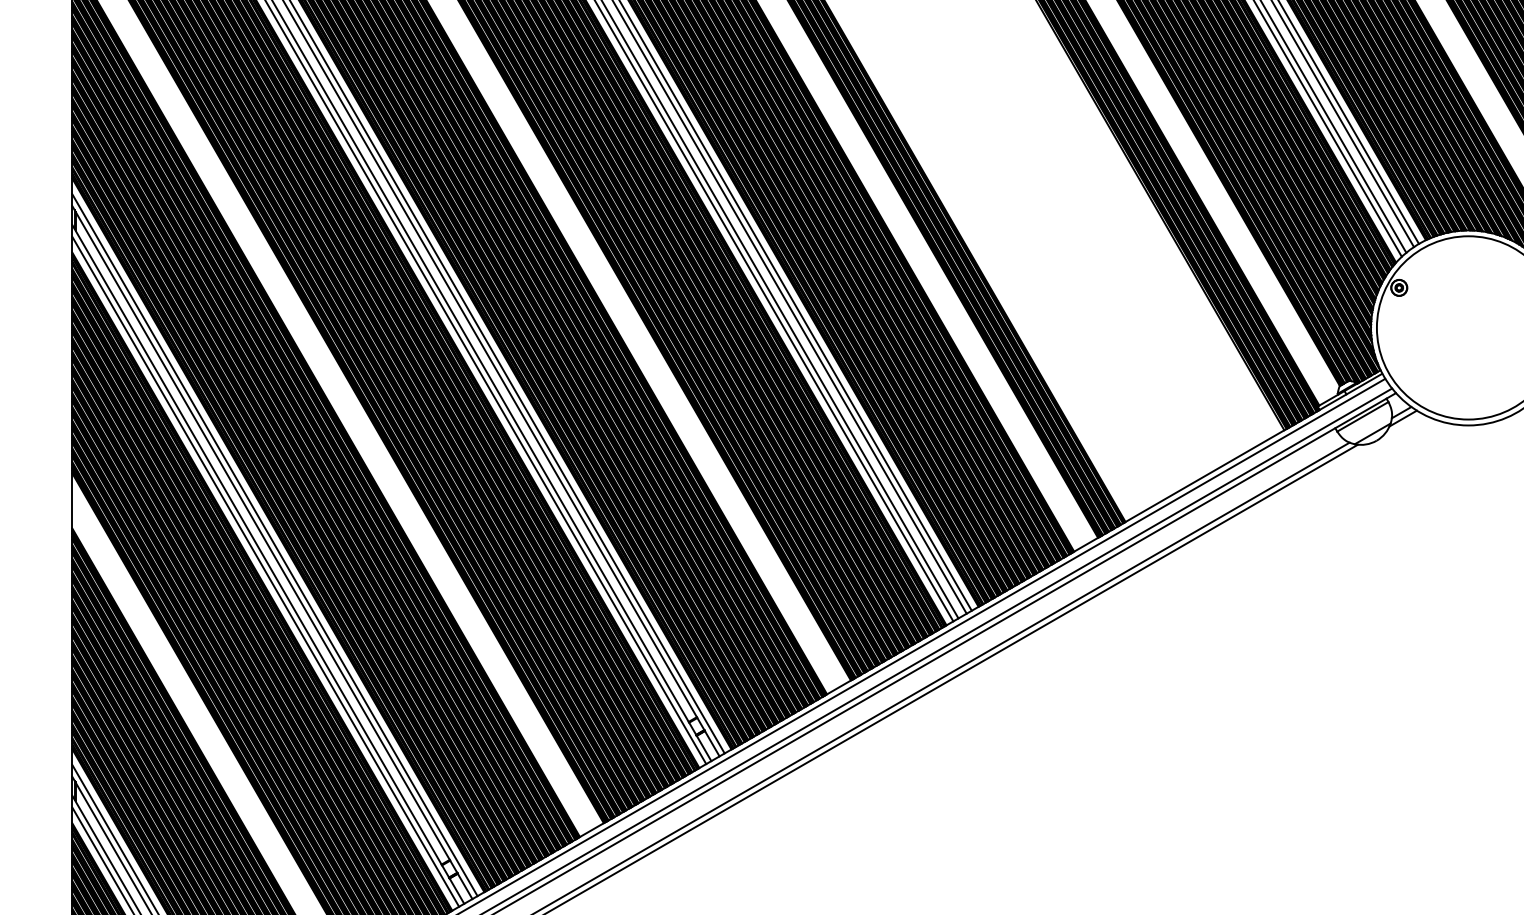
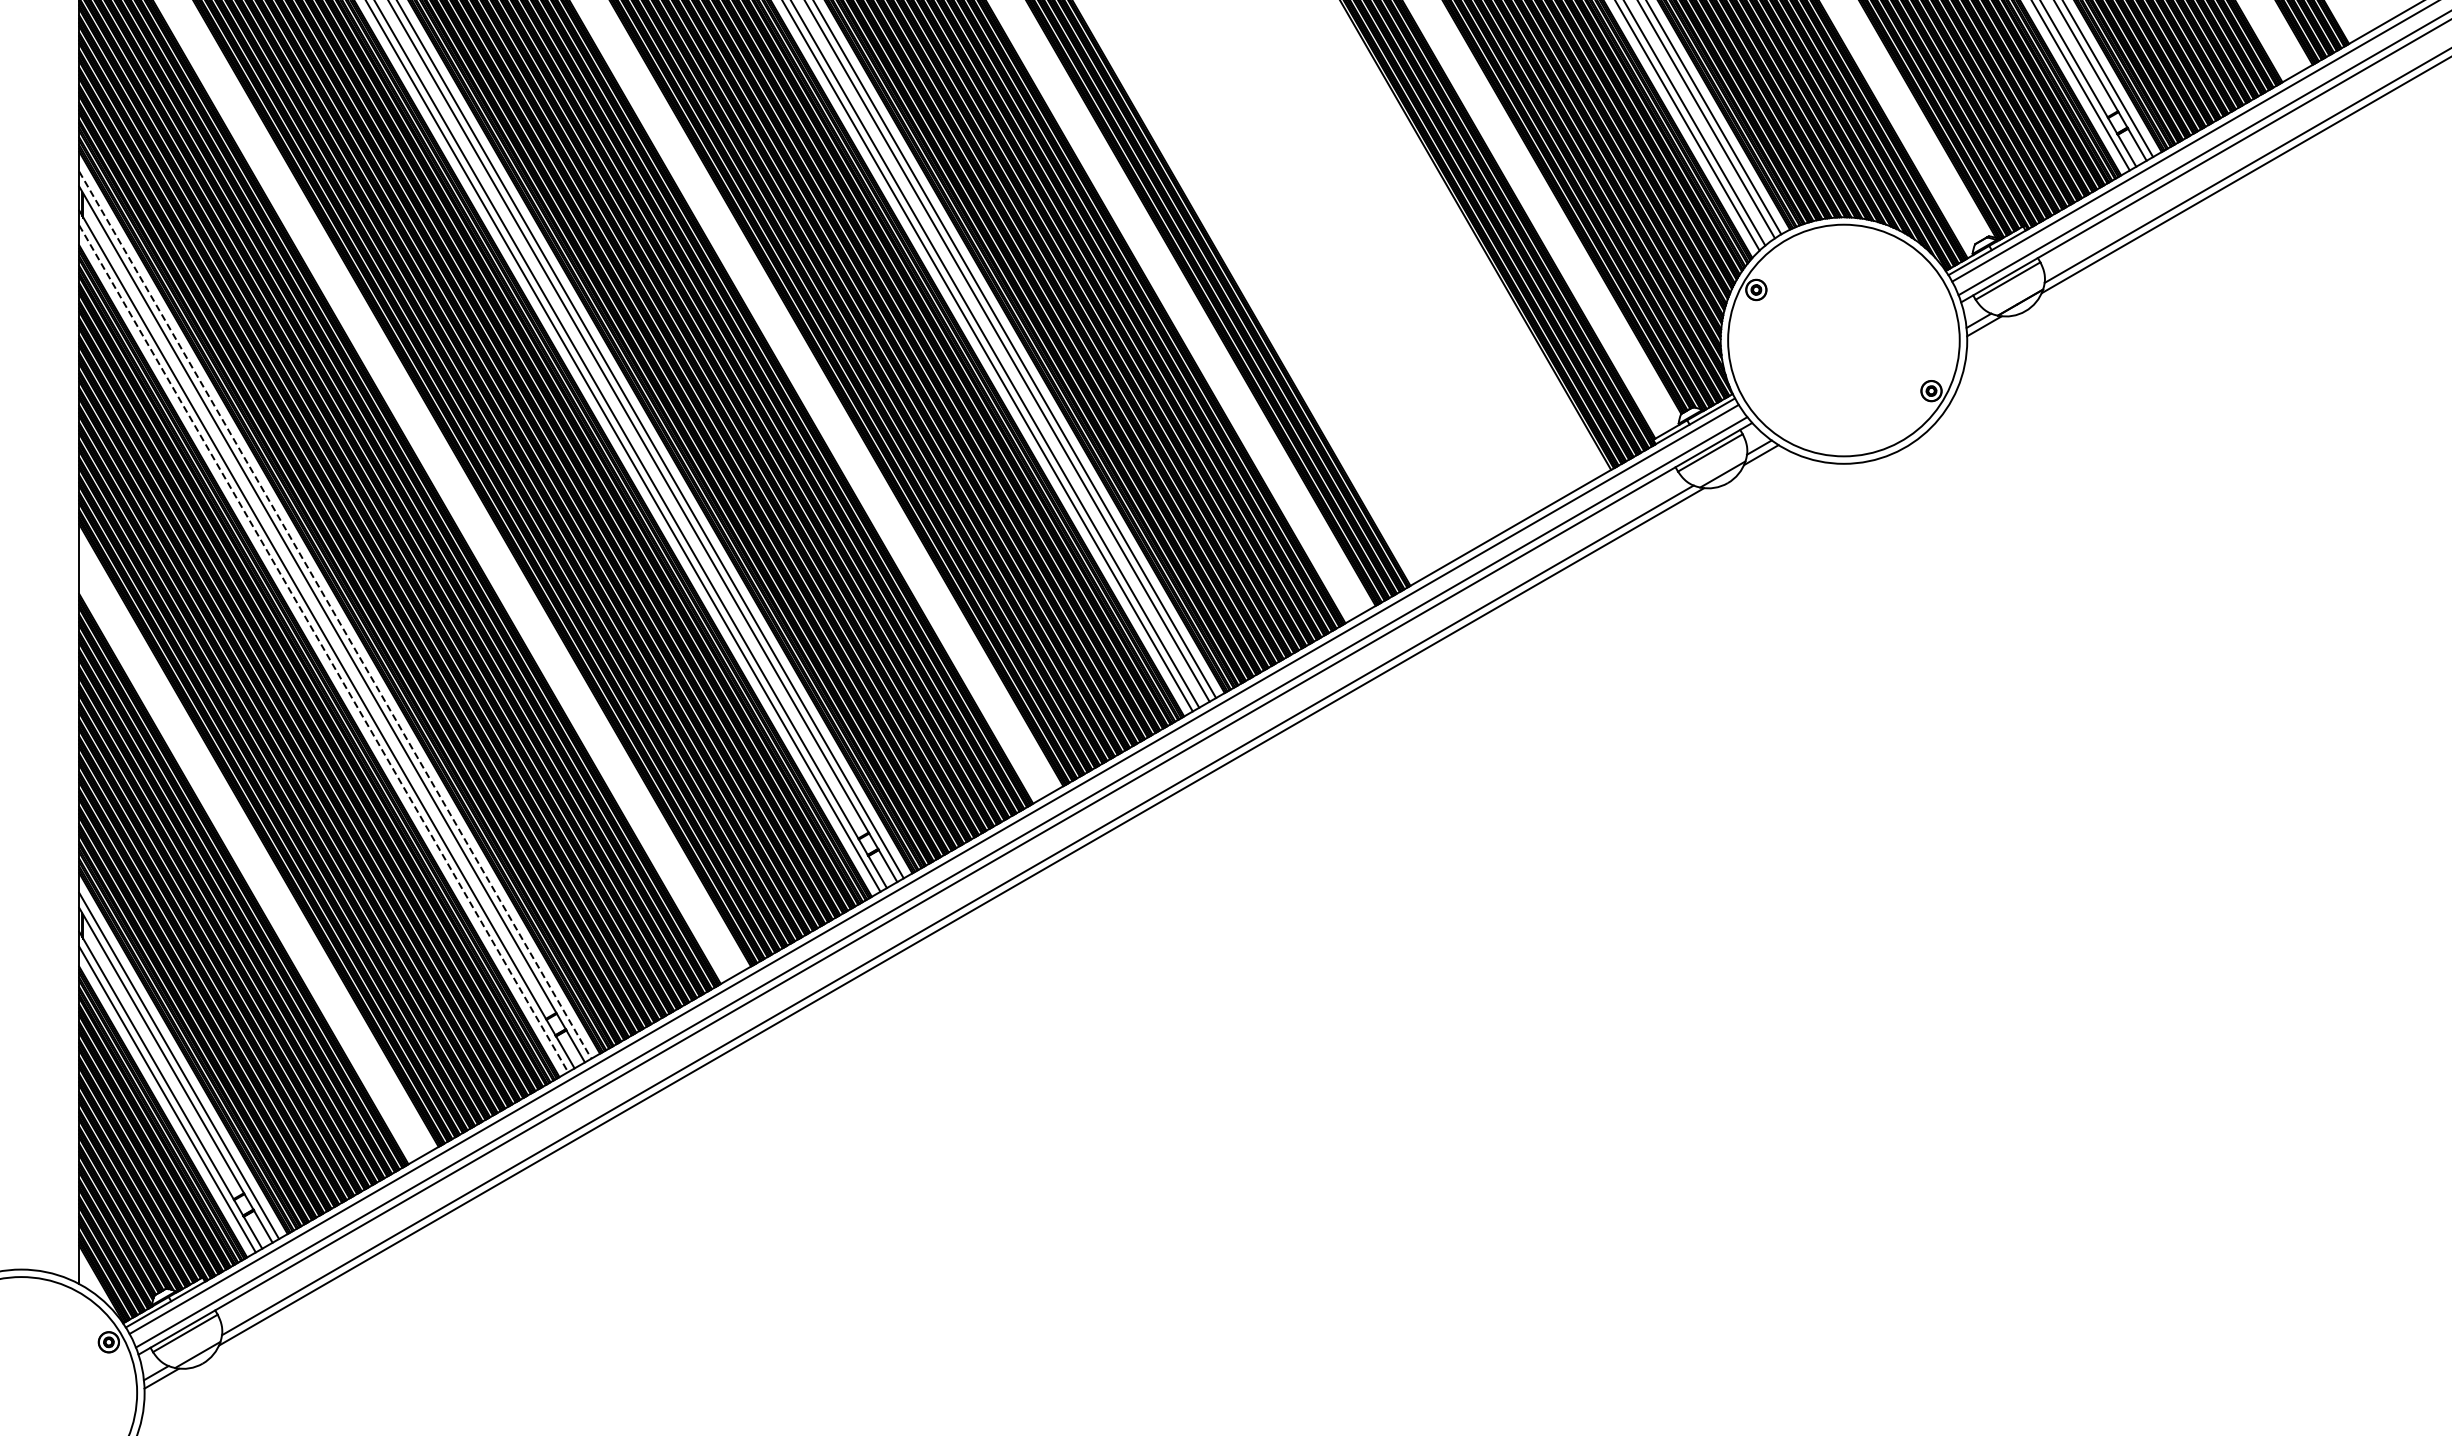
line: (275, 545) -> (335, 615), solid -> dashed
line: (265, 571) -> (323, 648), solid -> dashed

